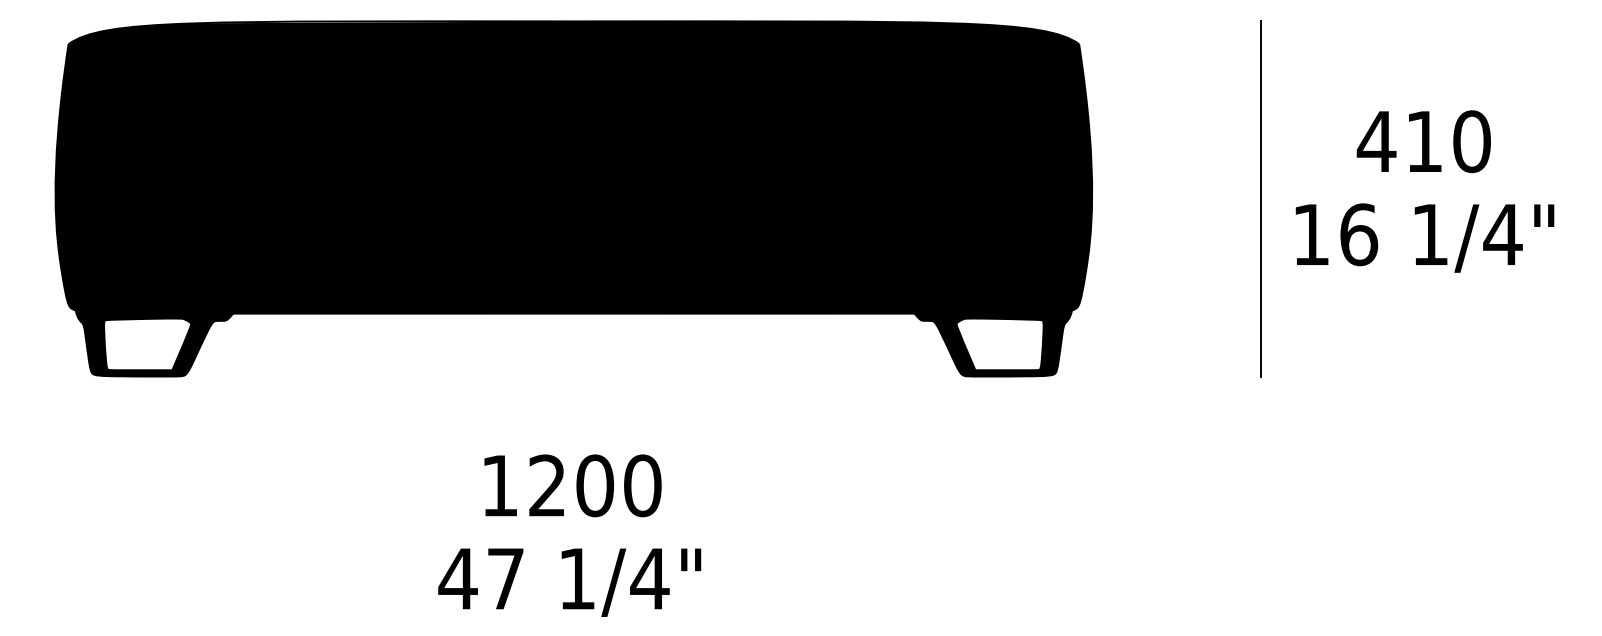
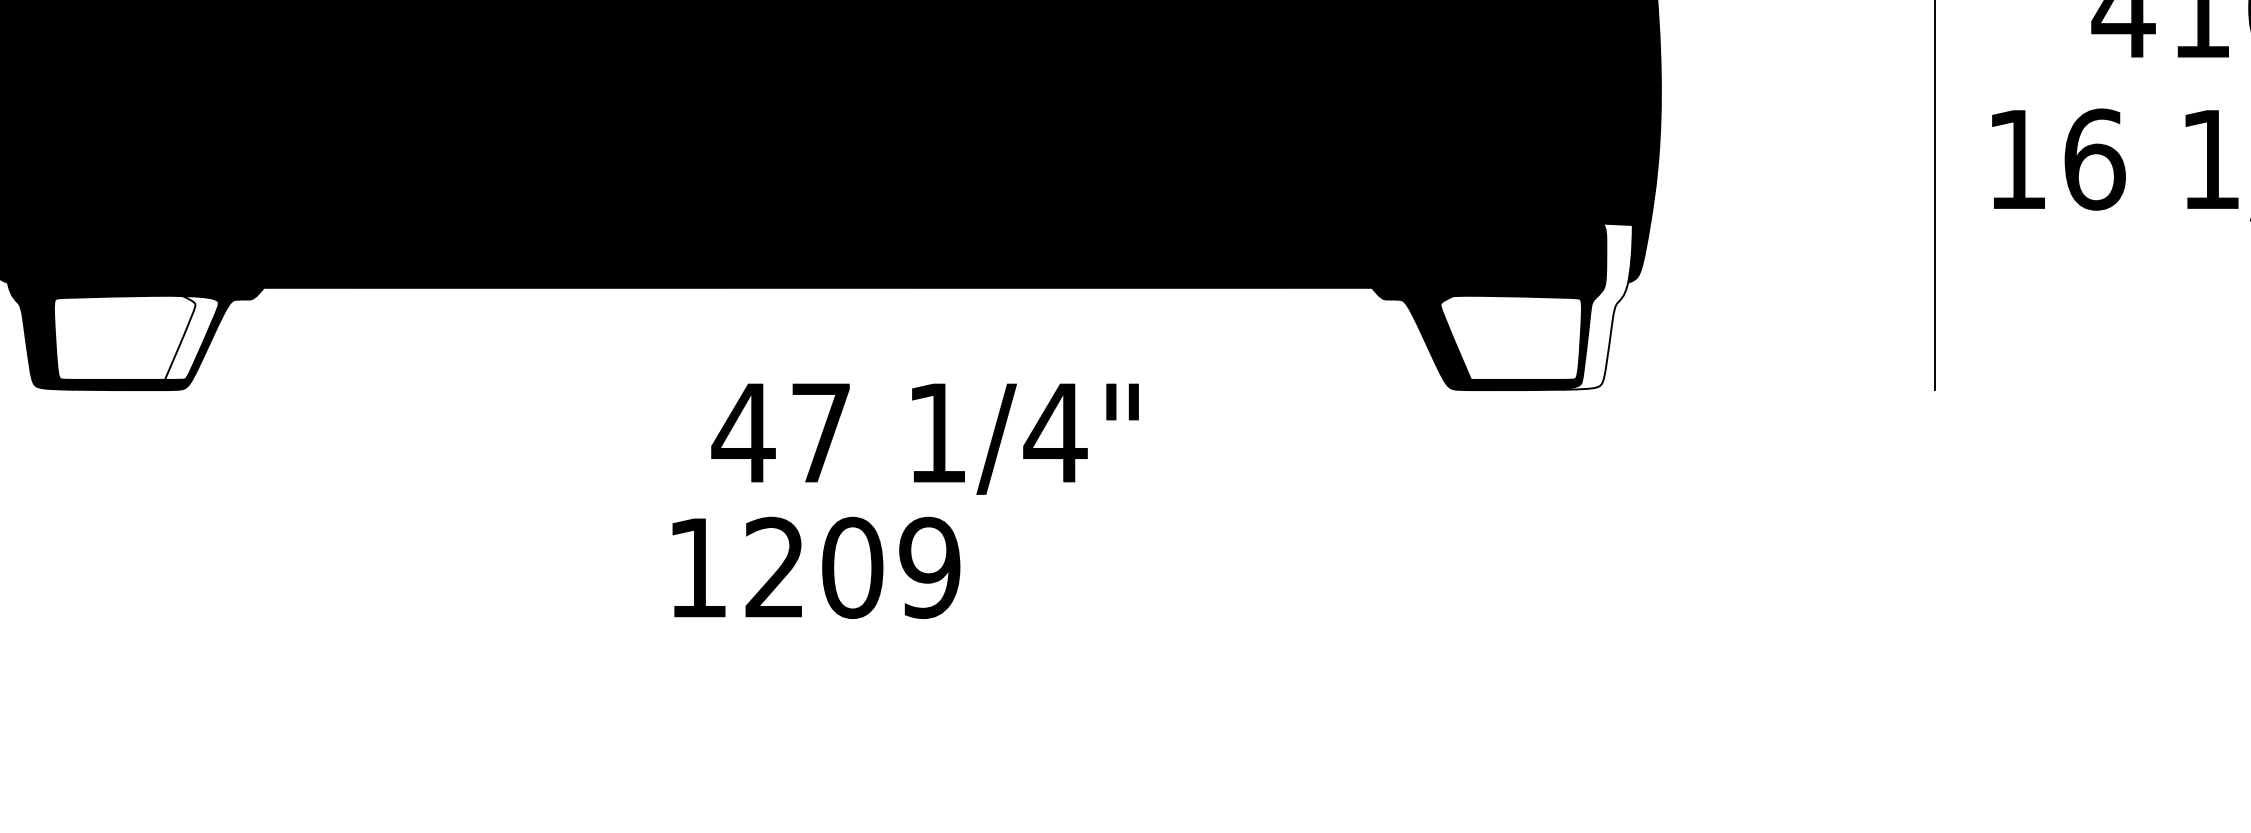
fill: (1052, 325) -> (1596, 307), removed
fill: (188, 344) -> (191, 338), removed
text: (642, 485) -> (929, 567), 1200 -> 1209
text: (569, 582) -> (924, 438), moved

